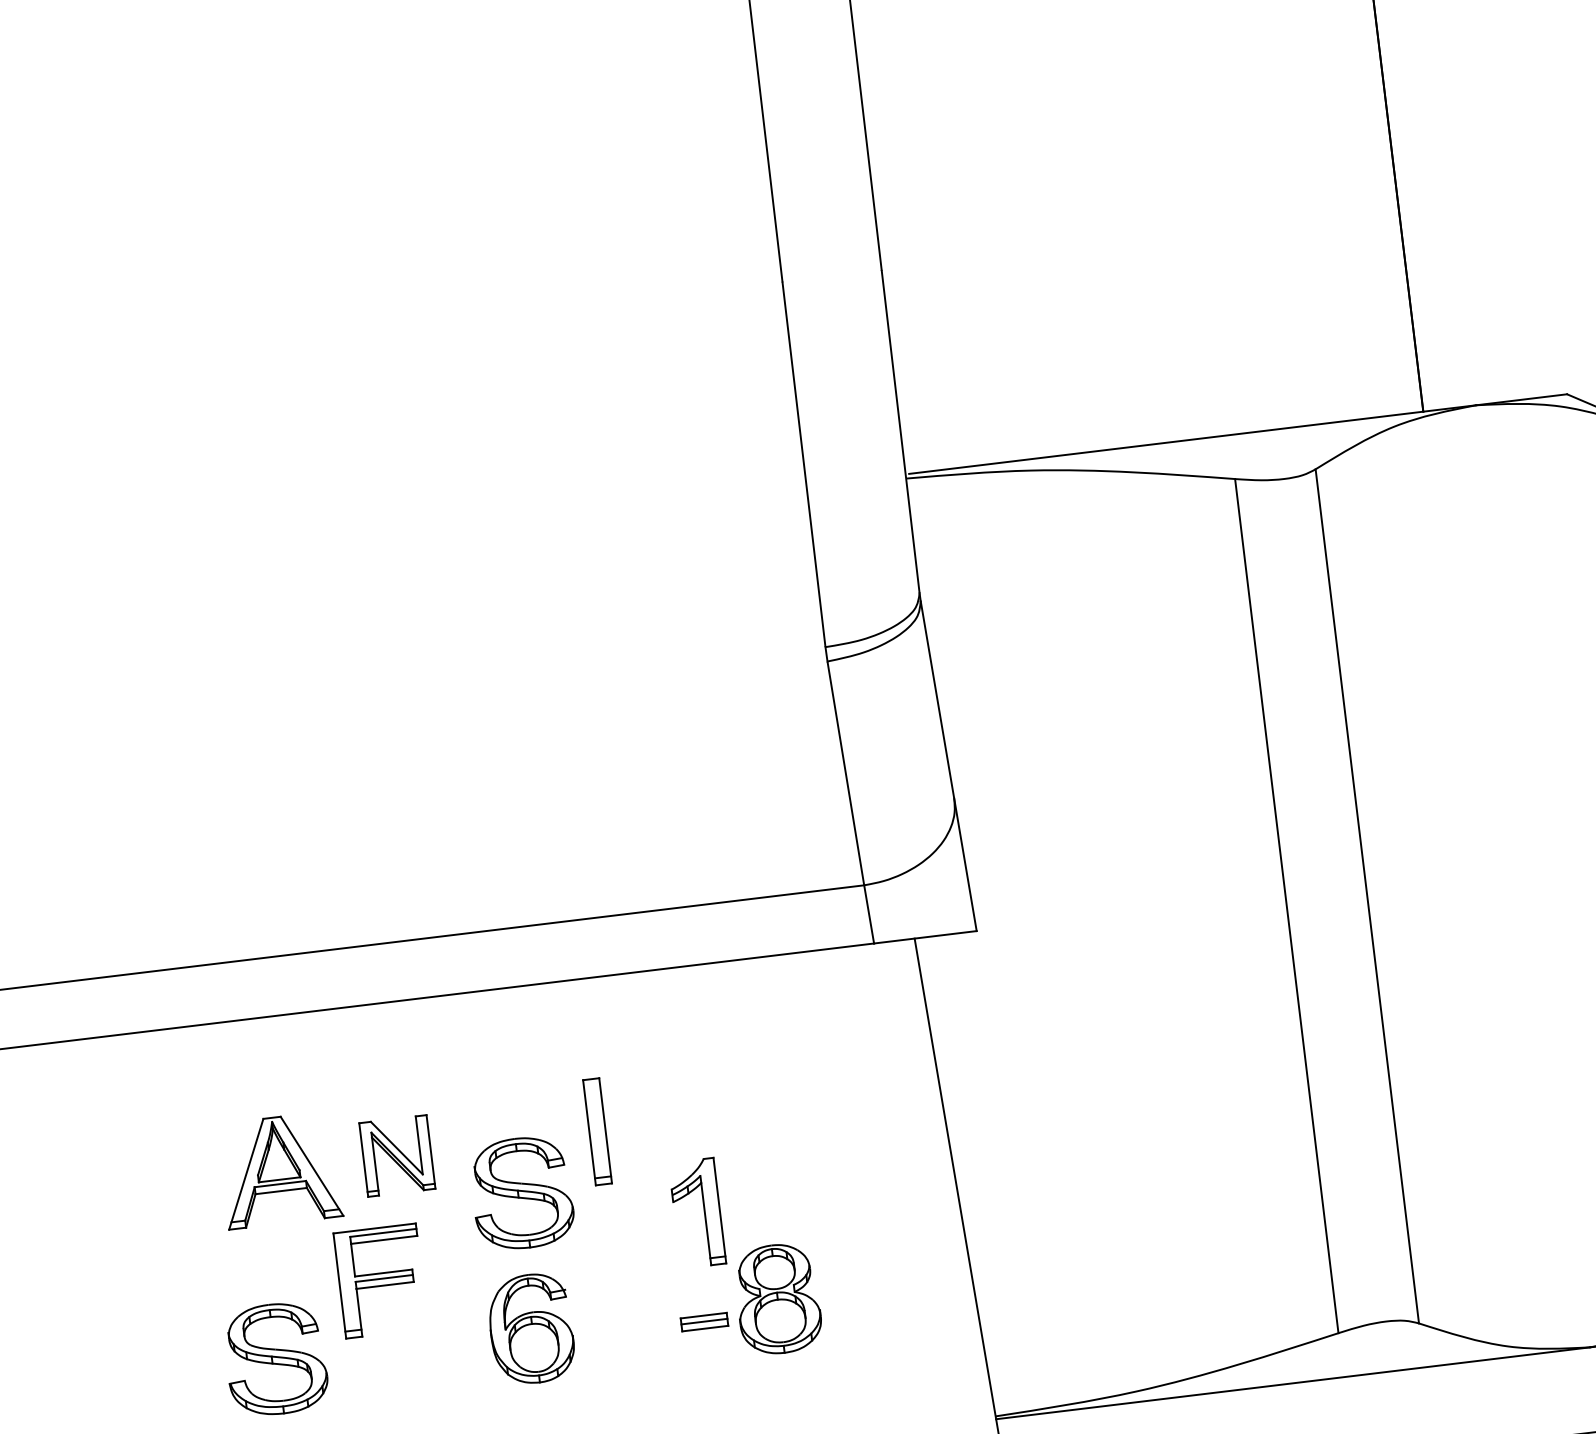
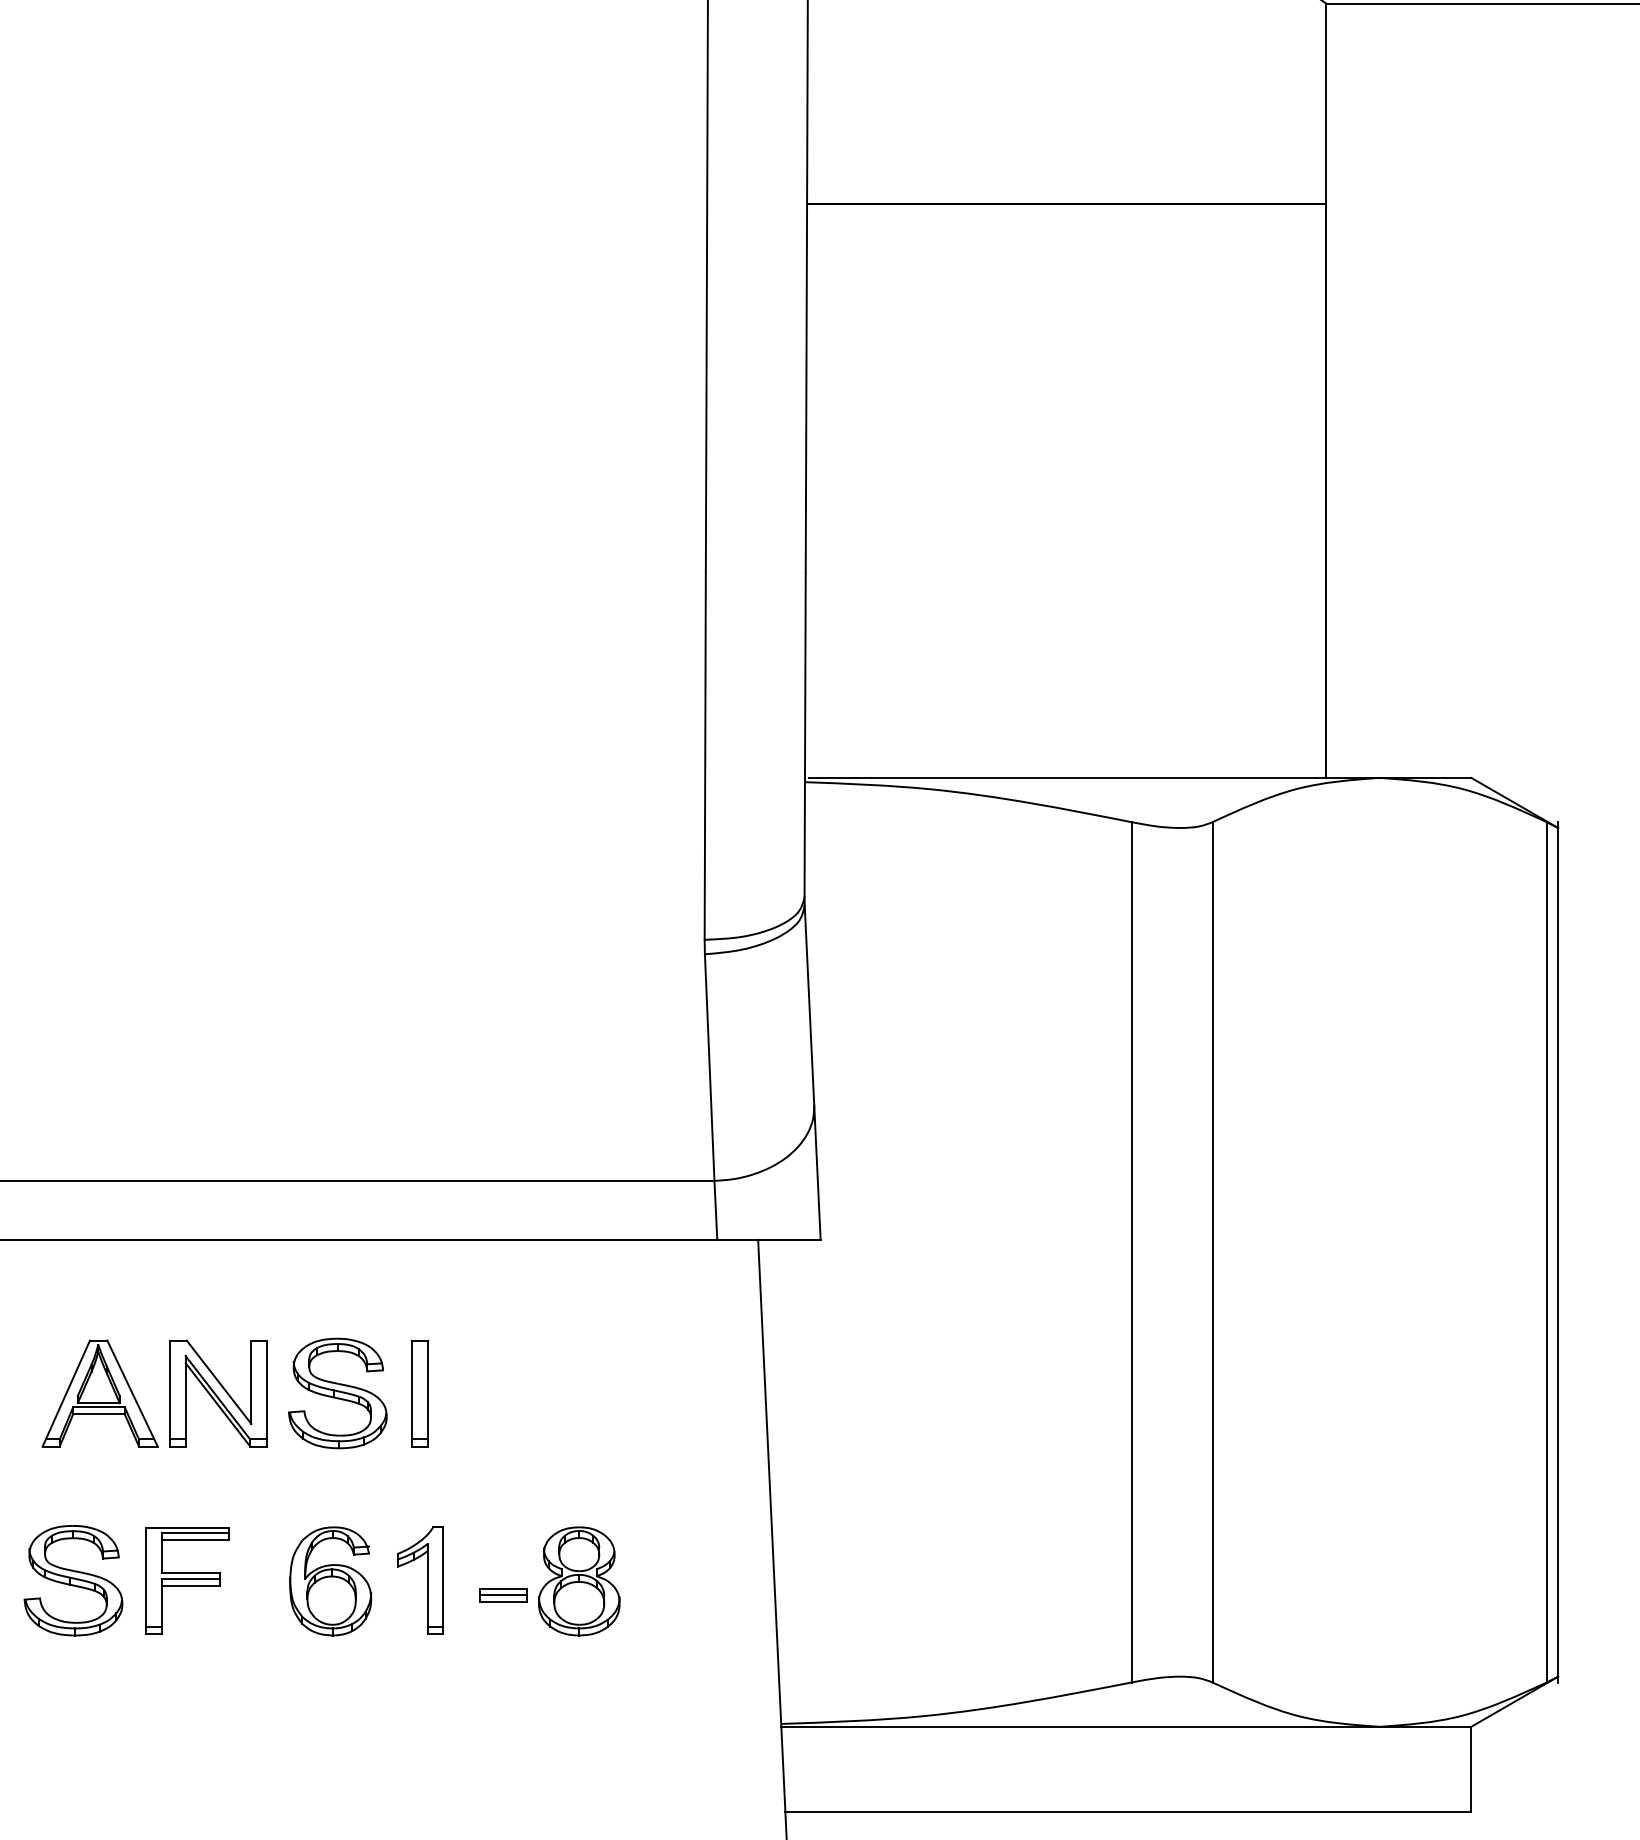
part: (397, 1155) -> (218, 1393), size x1.43
part: (521, 1193) -> (337, 1393), moved
part: (704, 1212) -> (427, 1580), moved
part: (381, 1280) -> (187, 1580), moved

